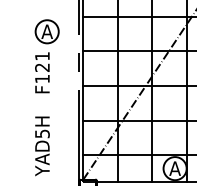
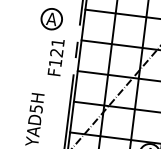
text: (42, 72) -> (56, 57), moved

